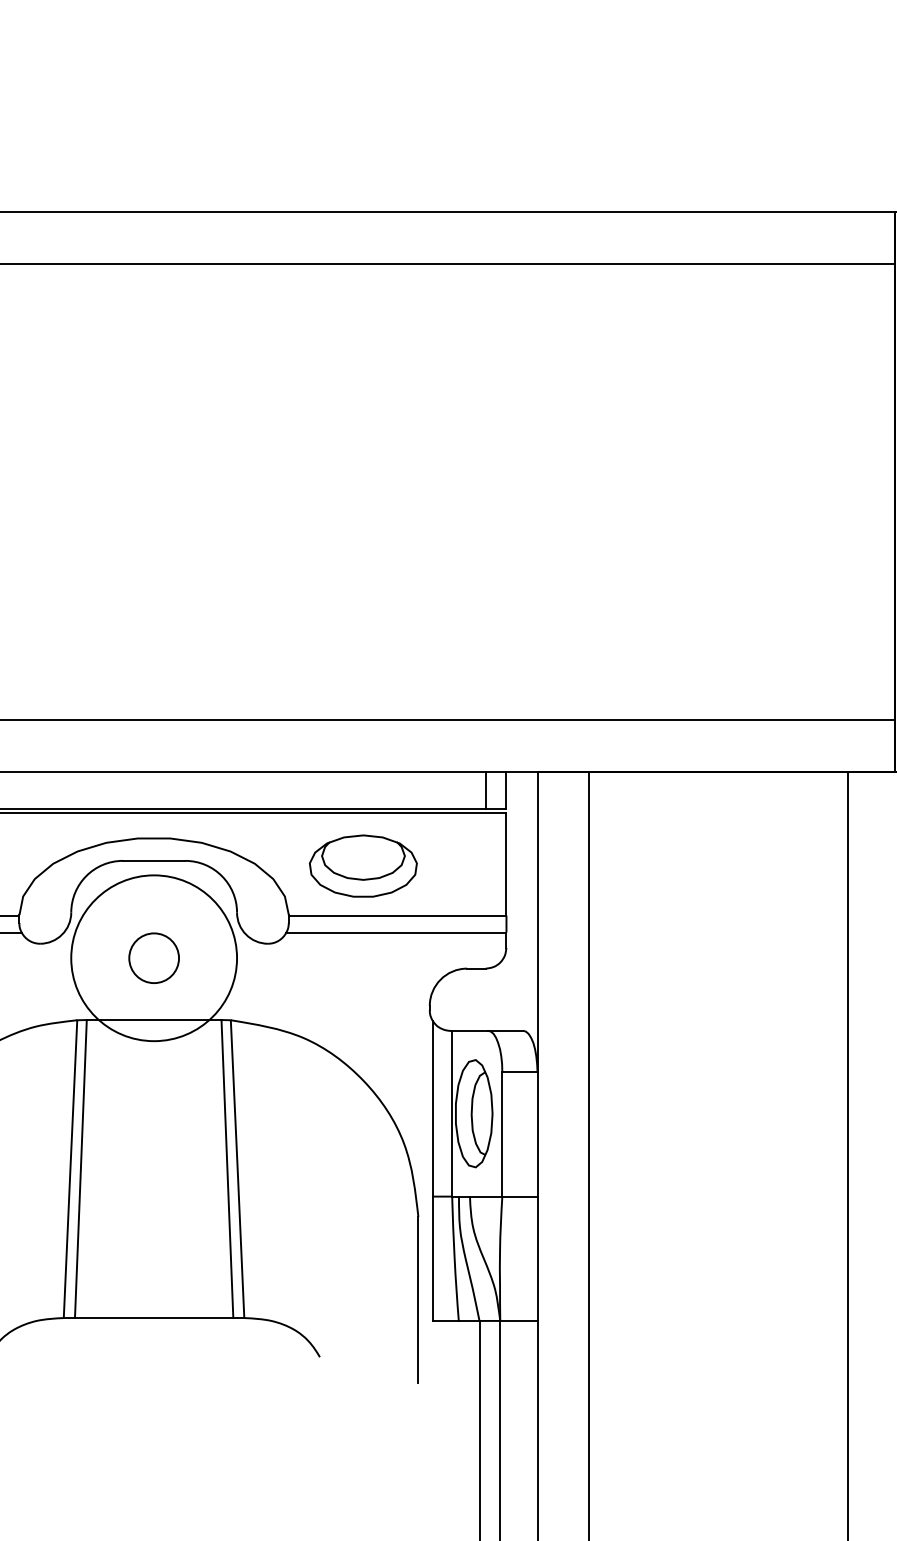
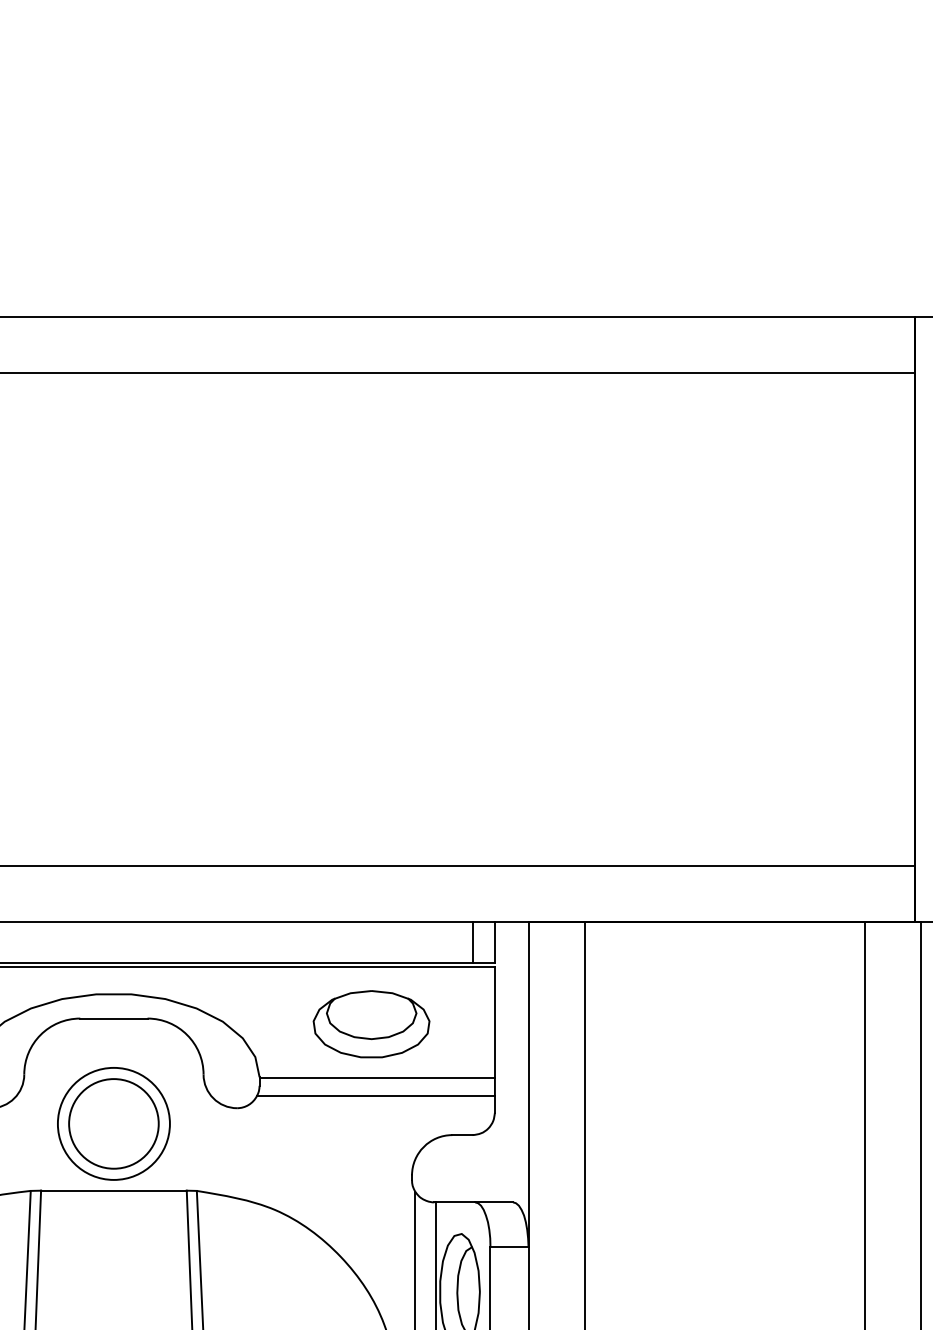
part: (363, 865) -> (371, 1023), moved
circle: (153, 957) -> (113, 1123), size x1.67
circle: (153, 958) -> (113, 1124), size x0.62

